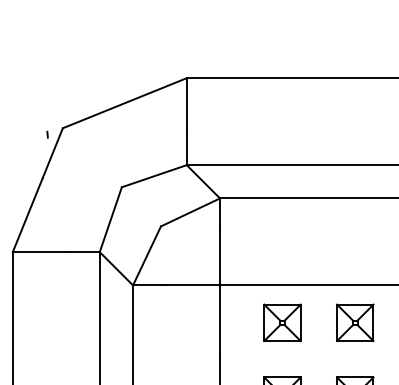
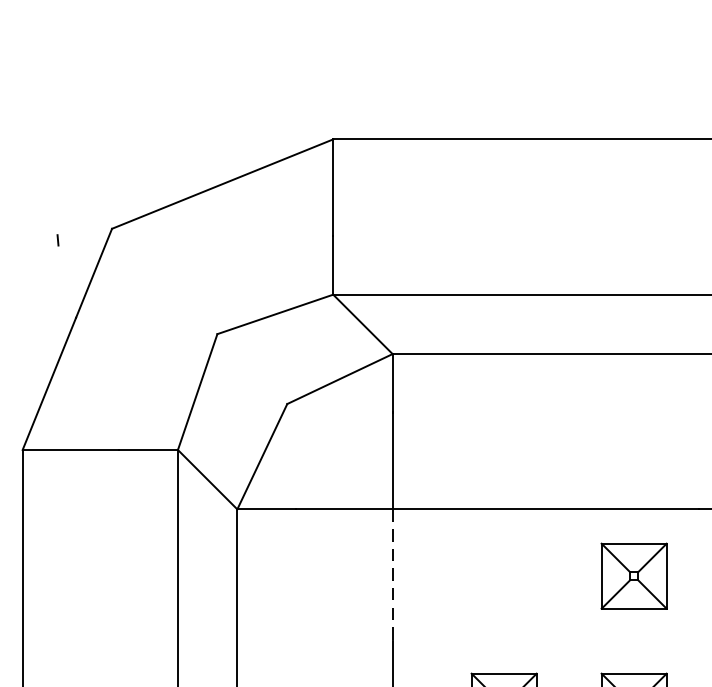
line: (47, 134) -> (57, 239), moved
line: (220, 322) -> (393, 575), solid -> dashed
part: (282, 322) -> (504, 575), removed

